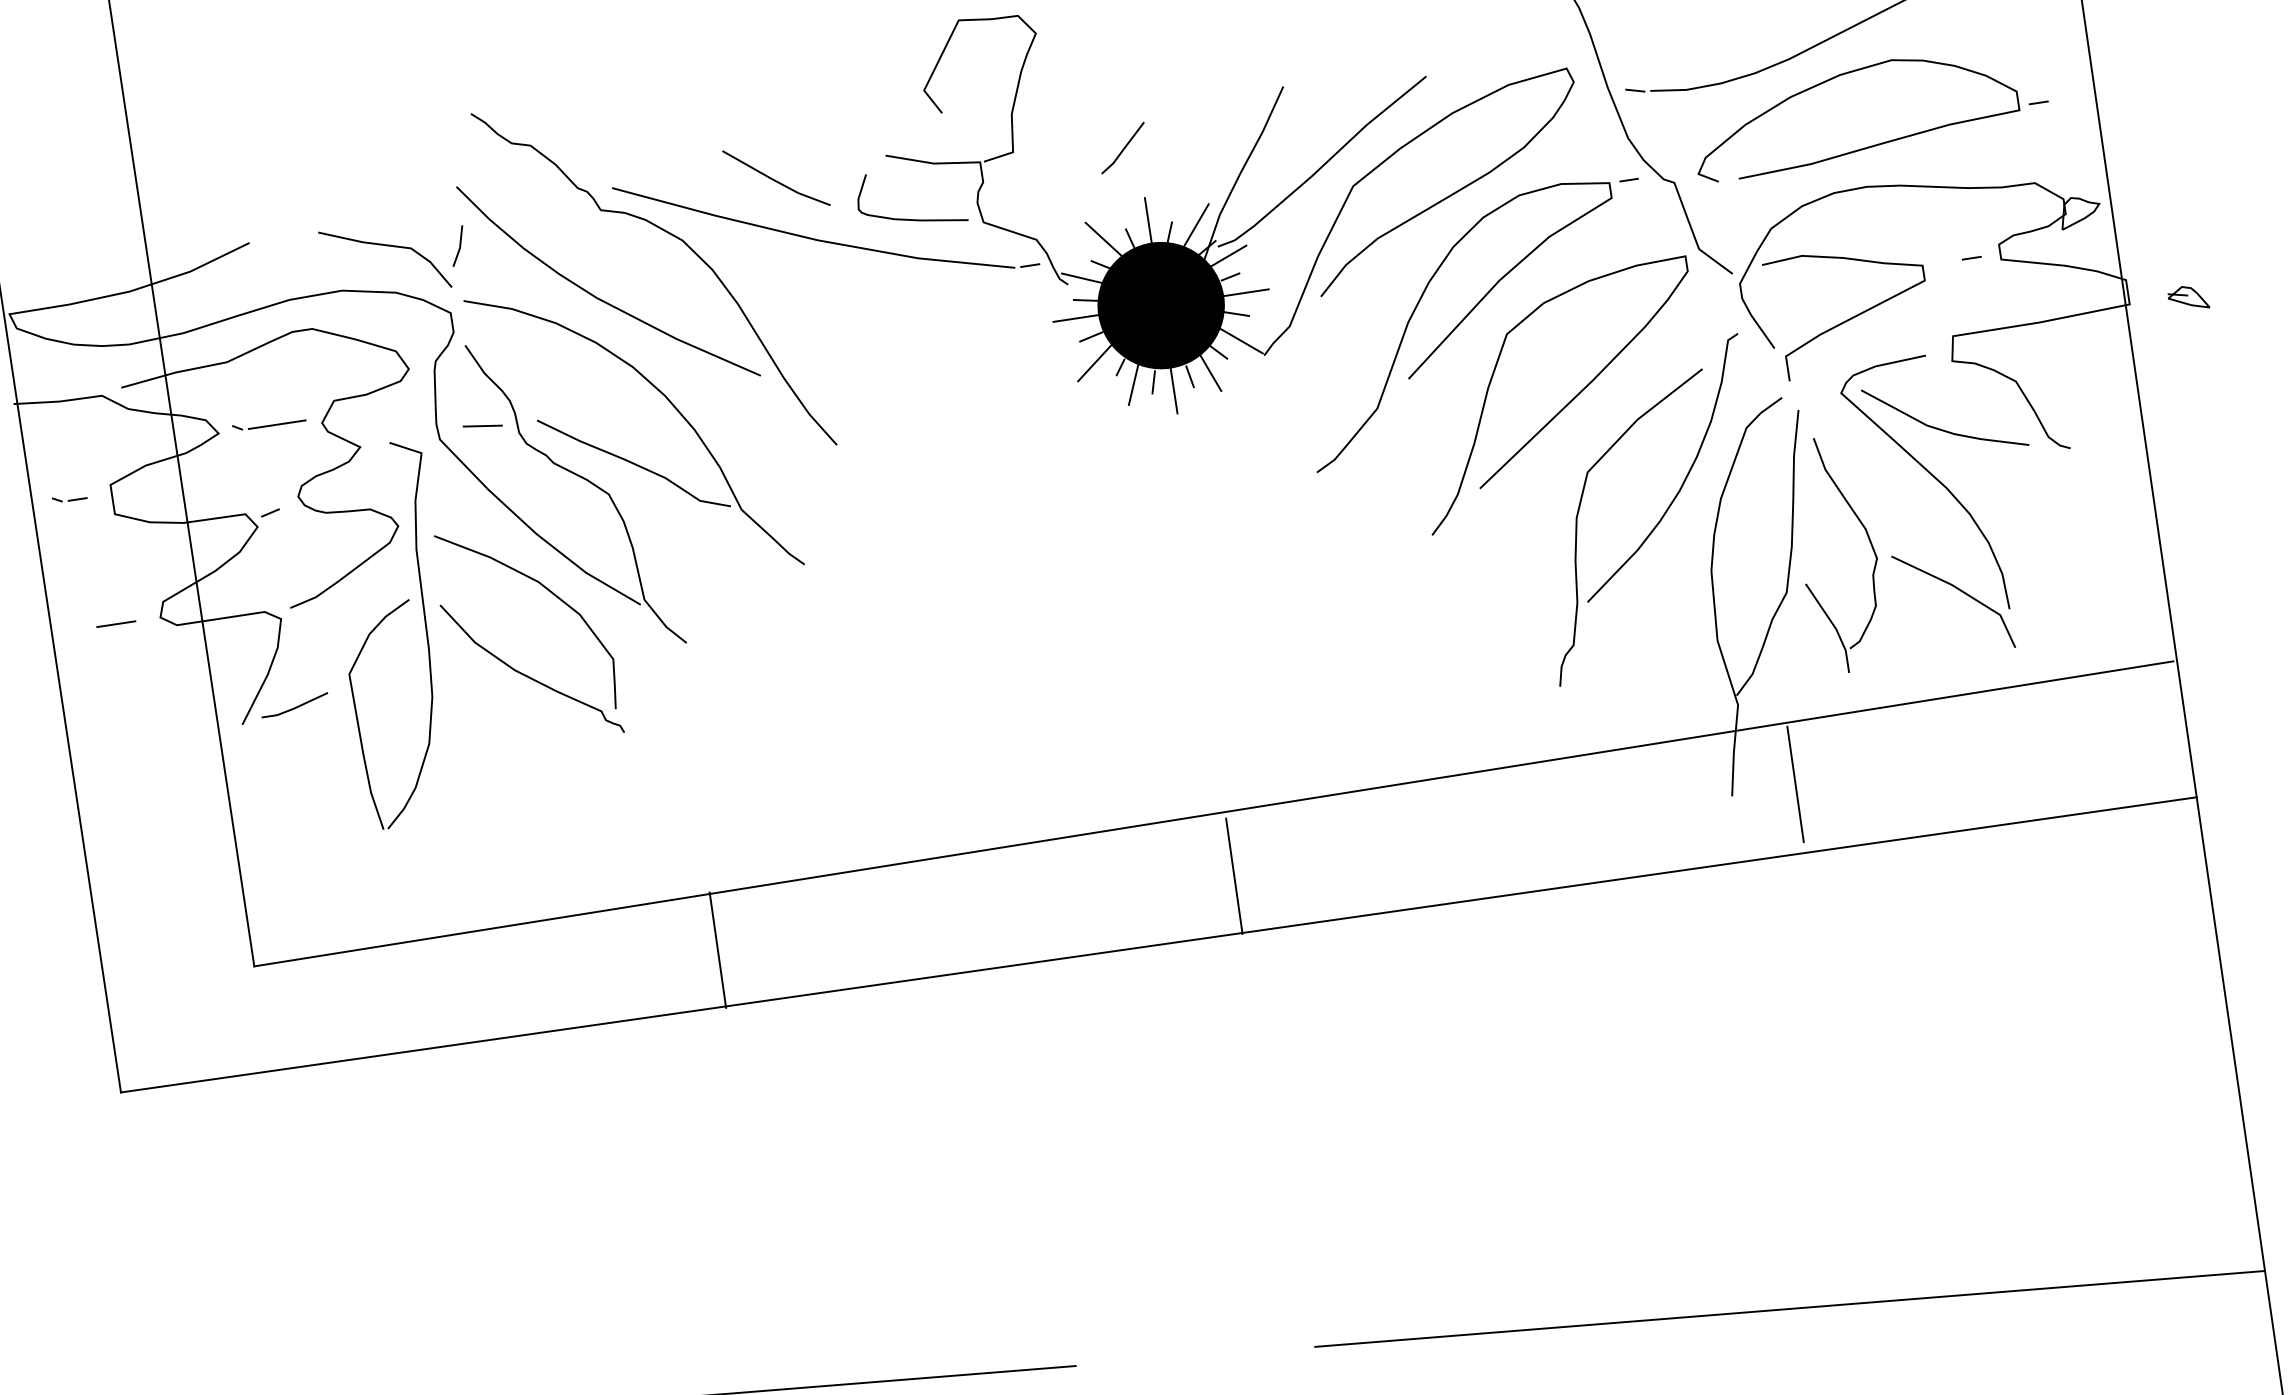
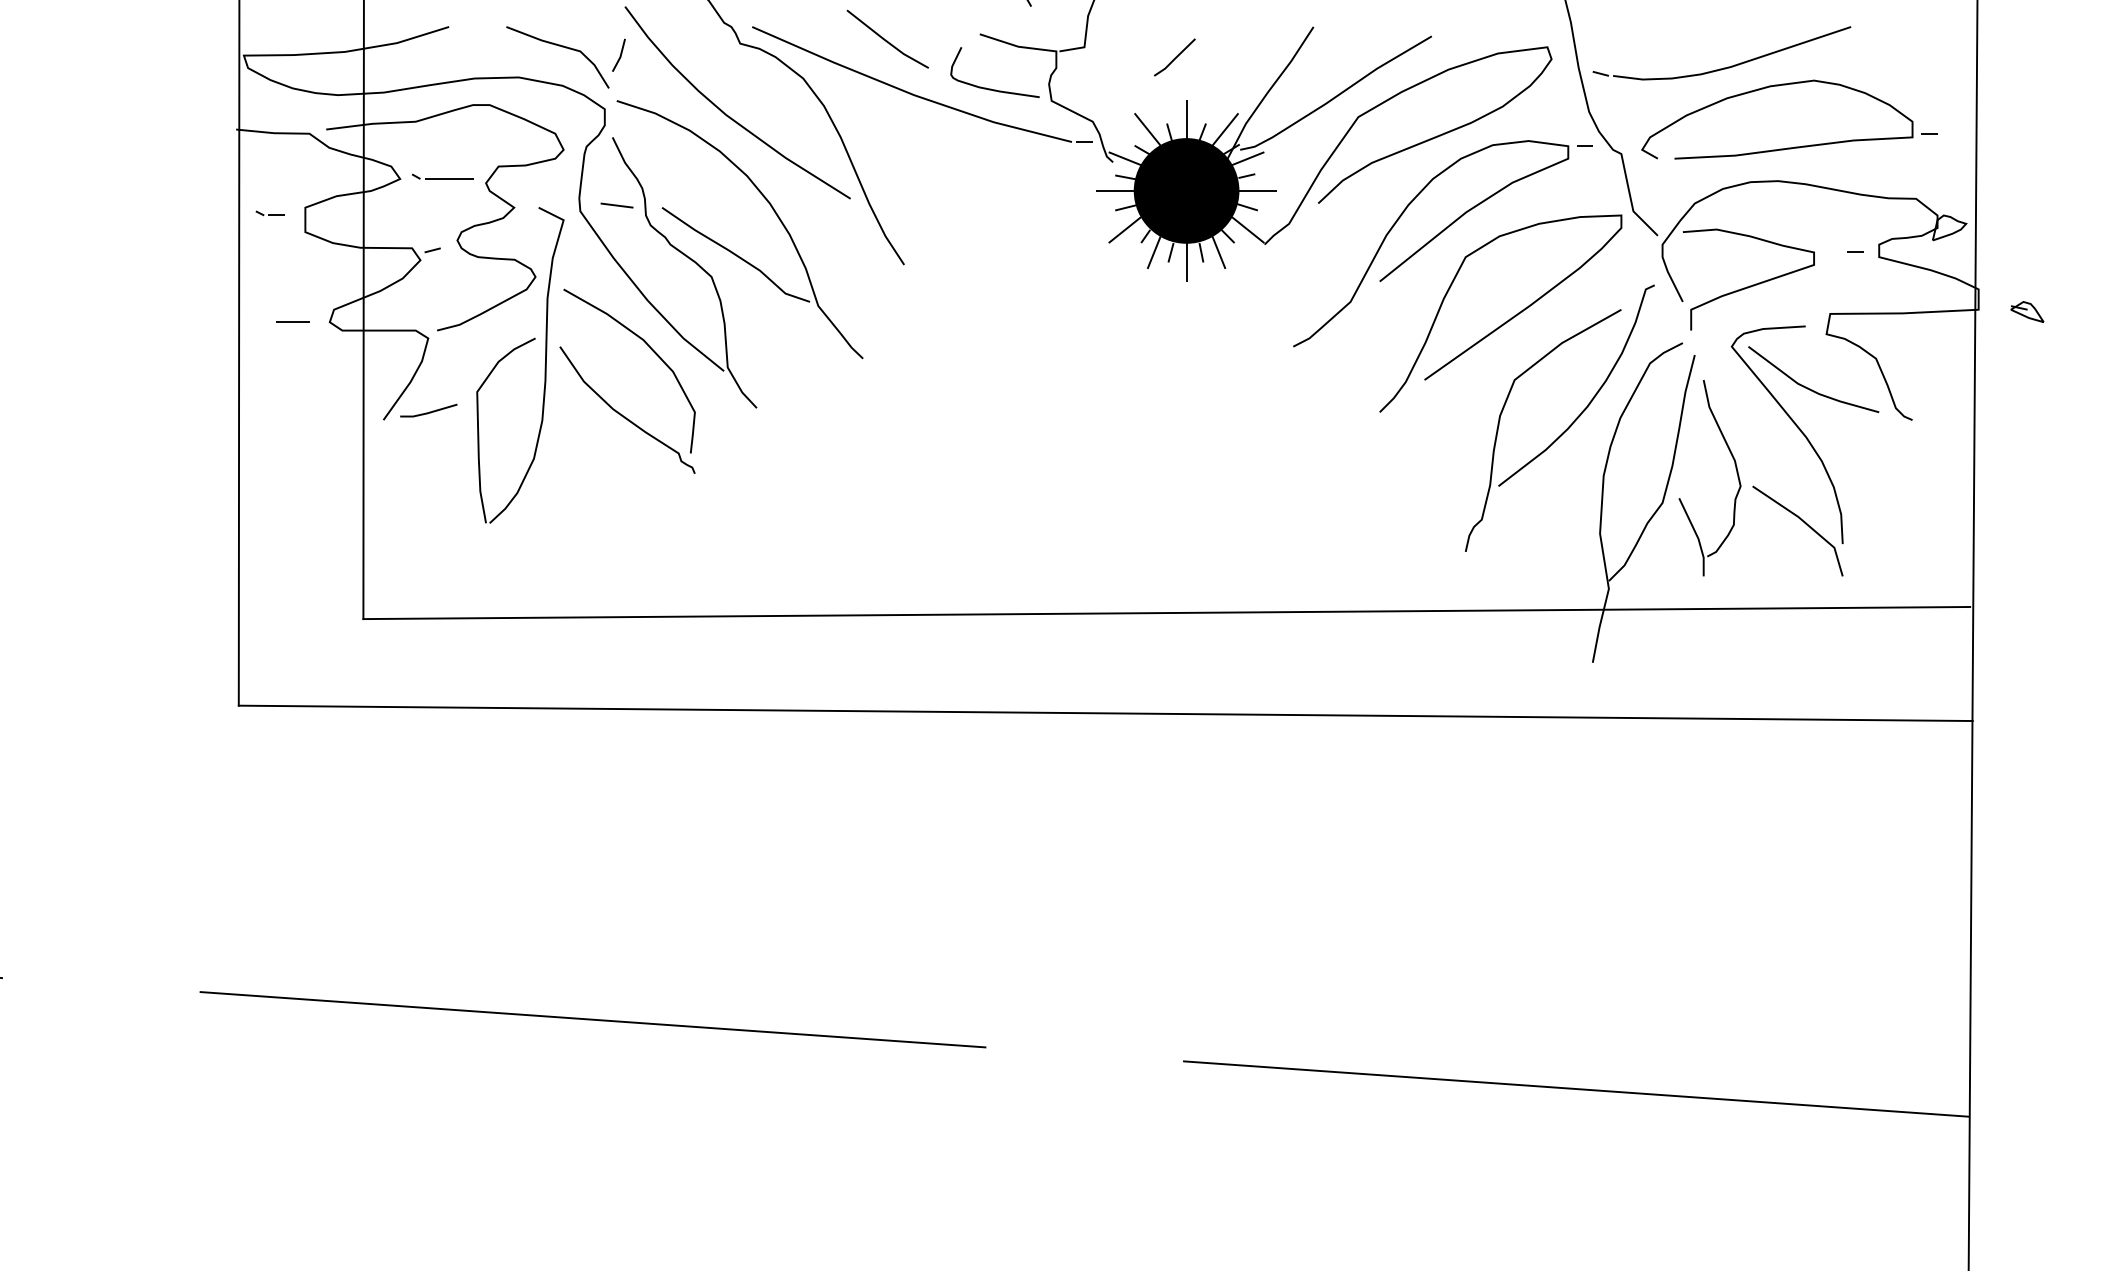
line: (1794, 784) -> (1645, 660), removed
line: (1233, 876) -> (1175, 666), removed
line: (718, 950) -> (744, 663), removed

